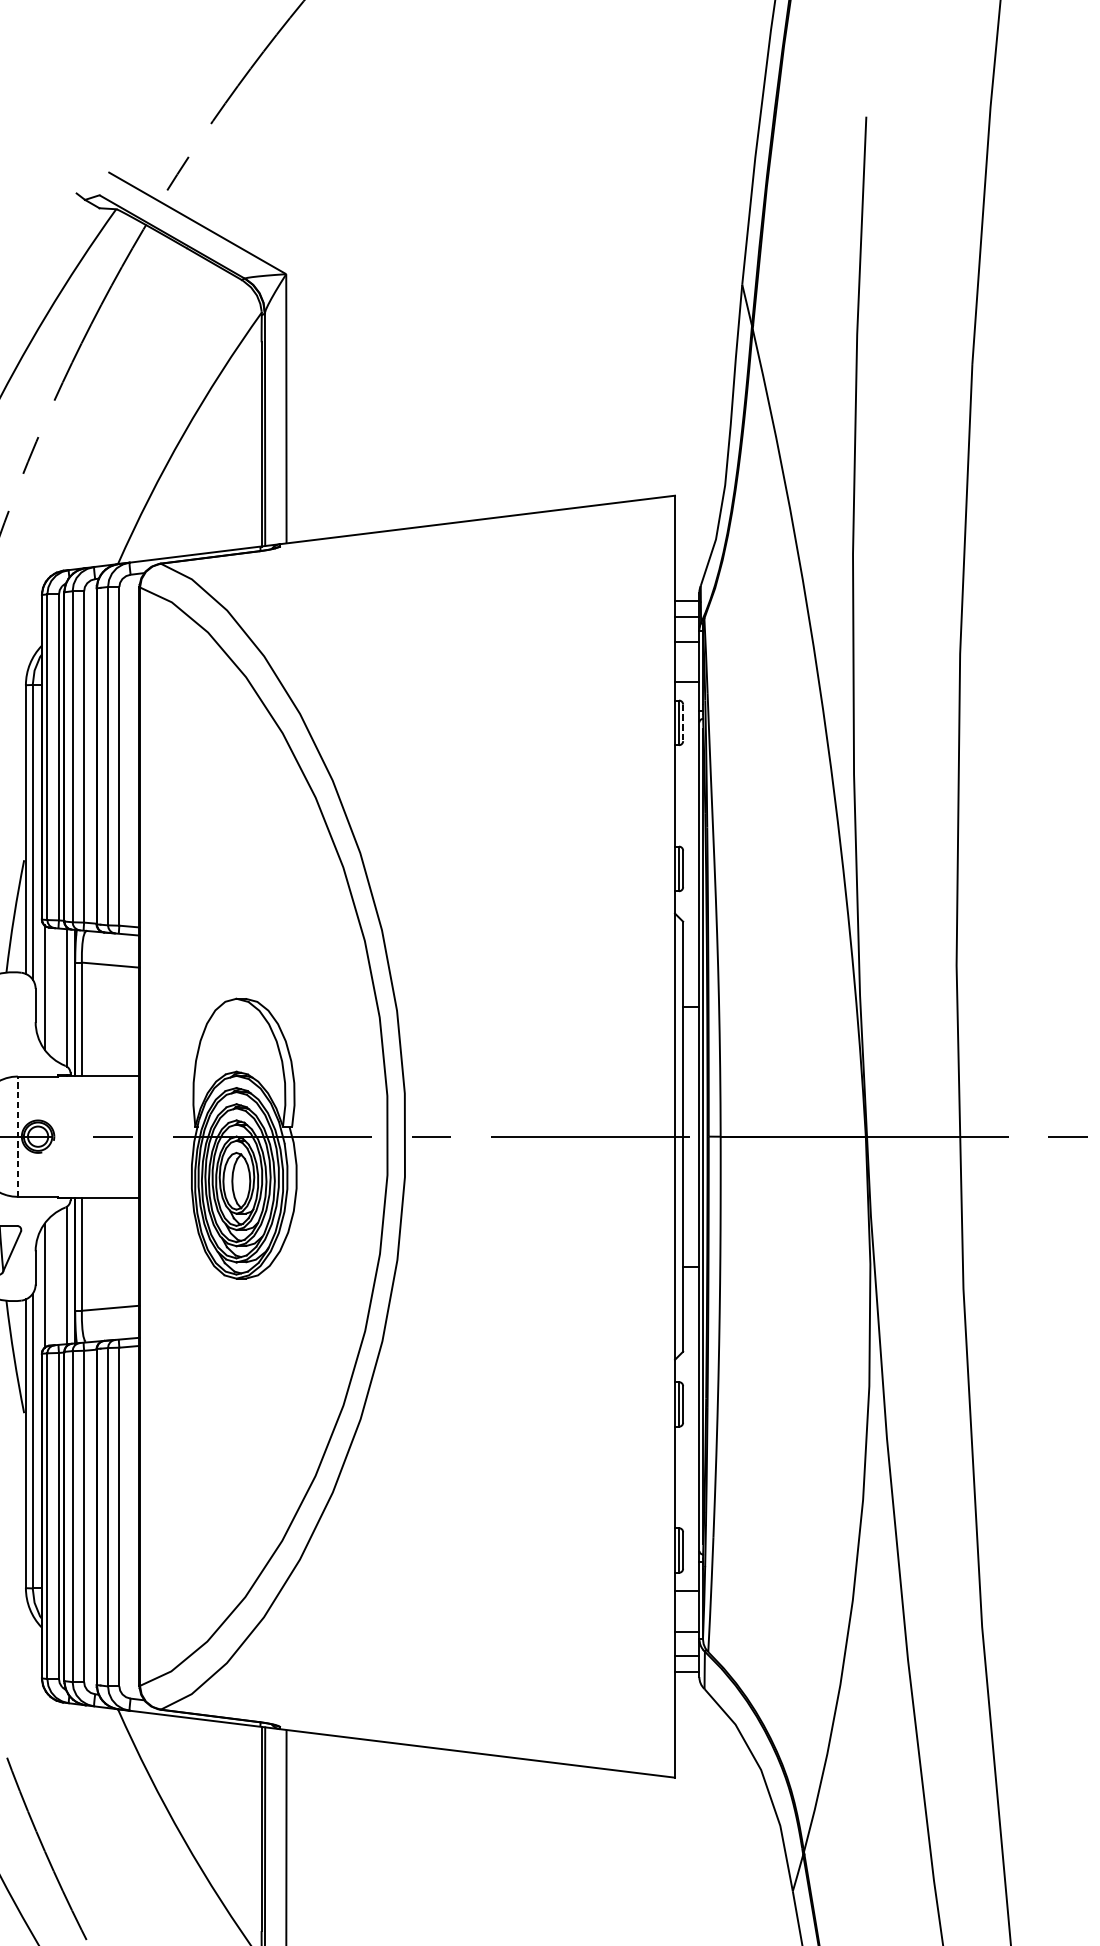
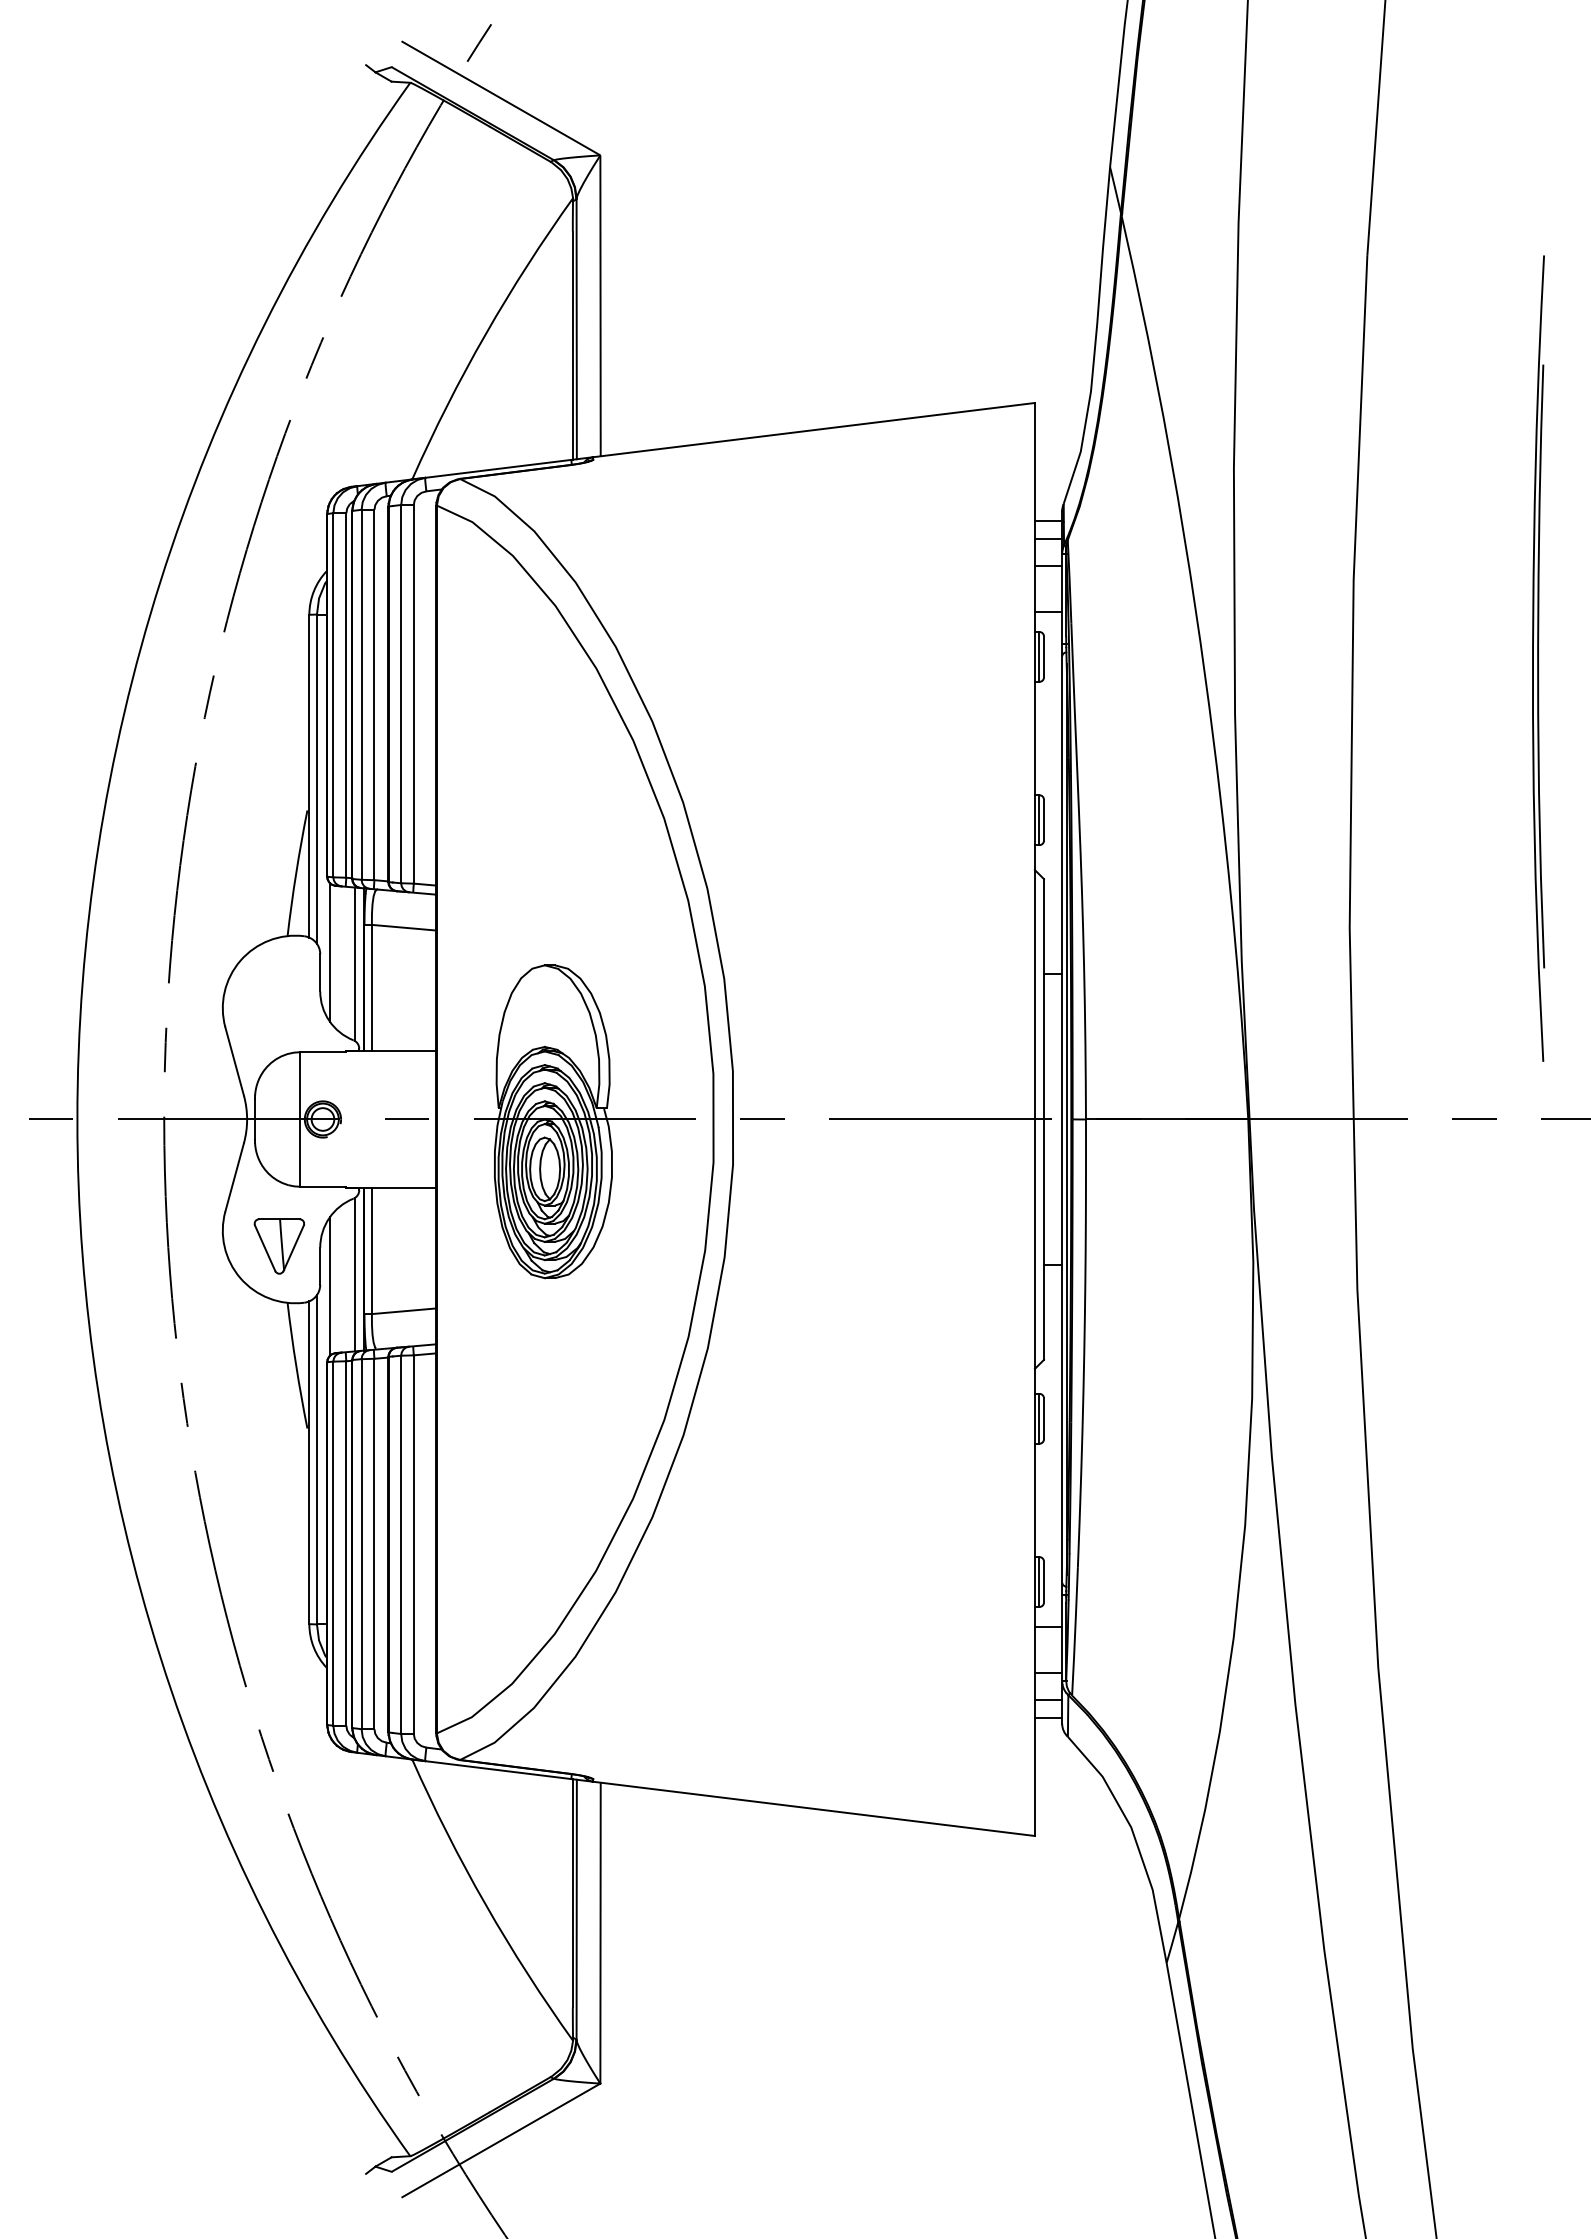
line: (683, 723) -> (1044, 657), dashed -> solid
line: (17, 1136) -> (300, 1119), dashed -> solid

